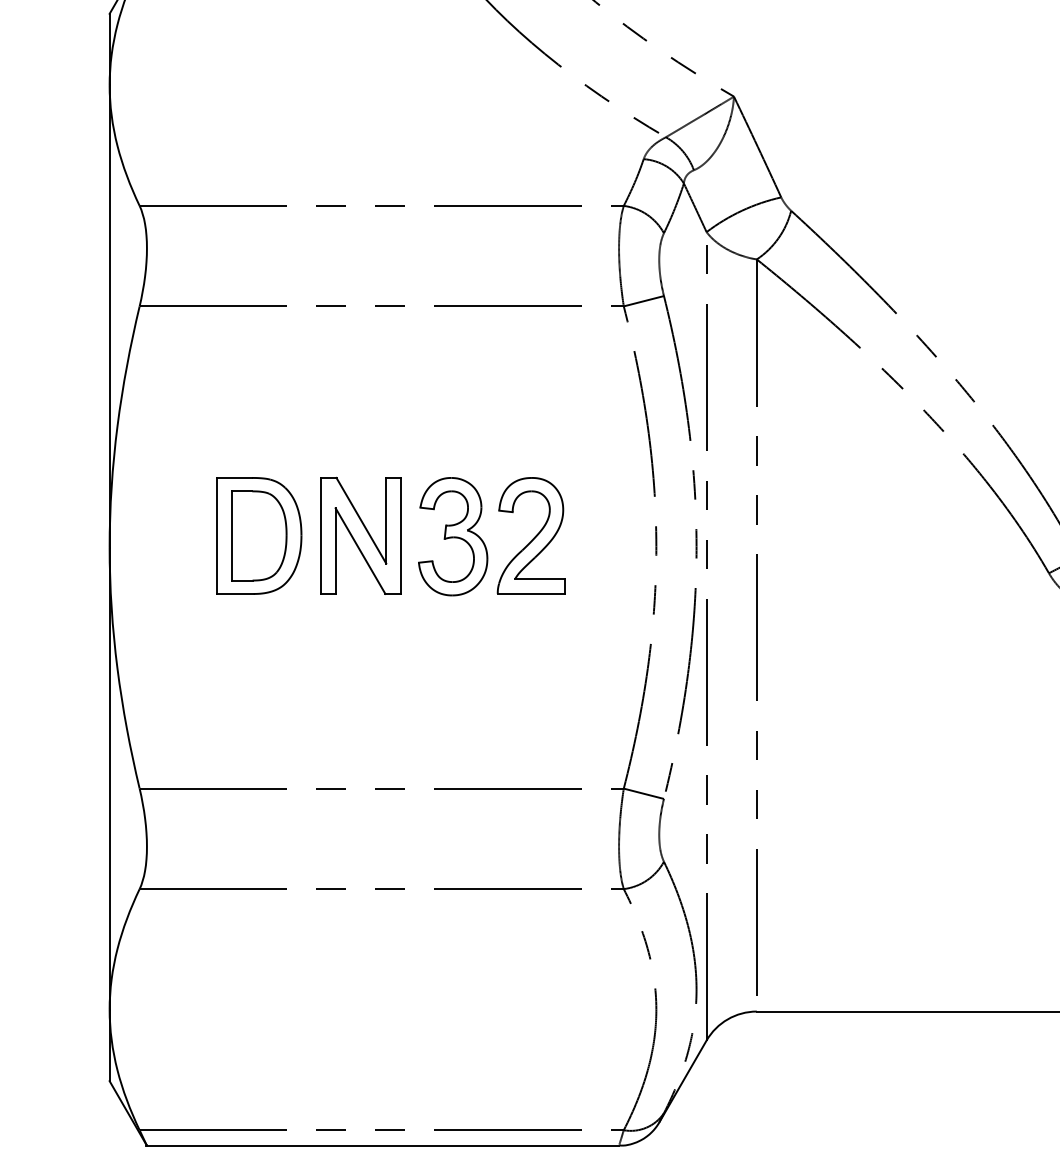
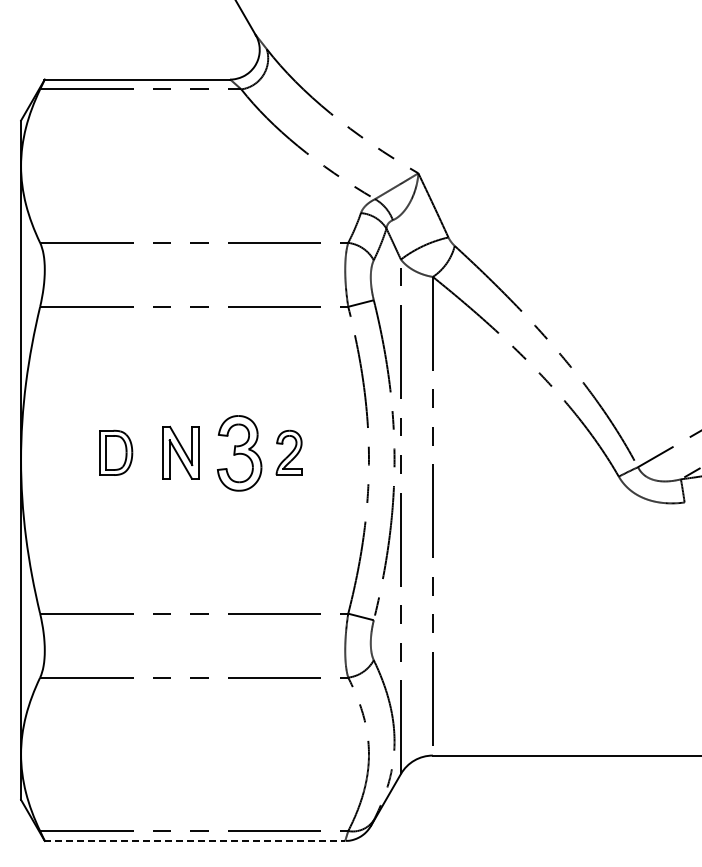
part: (258, 535) -> (115, 452), size x0.6
part: (360, 535) -> (180, 452), size x0.7
part: (531, 535) -> (289, 452), size x0.6
line: (382, 1145) -> (194, 840), solid -> dashed

